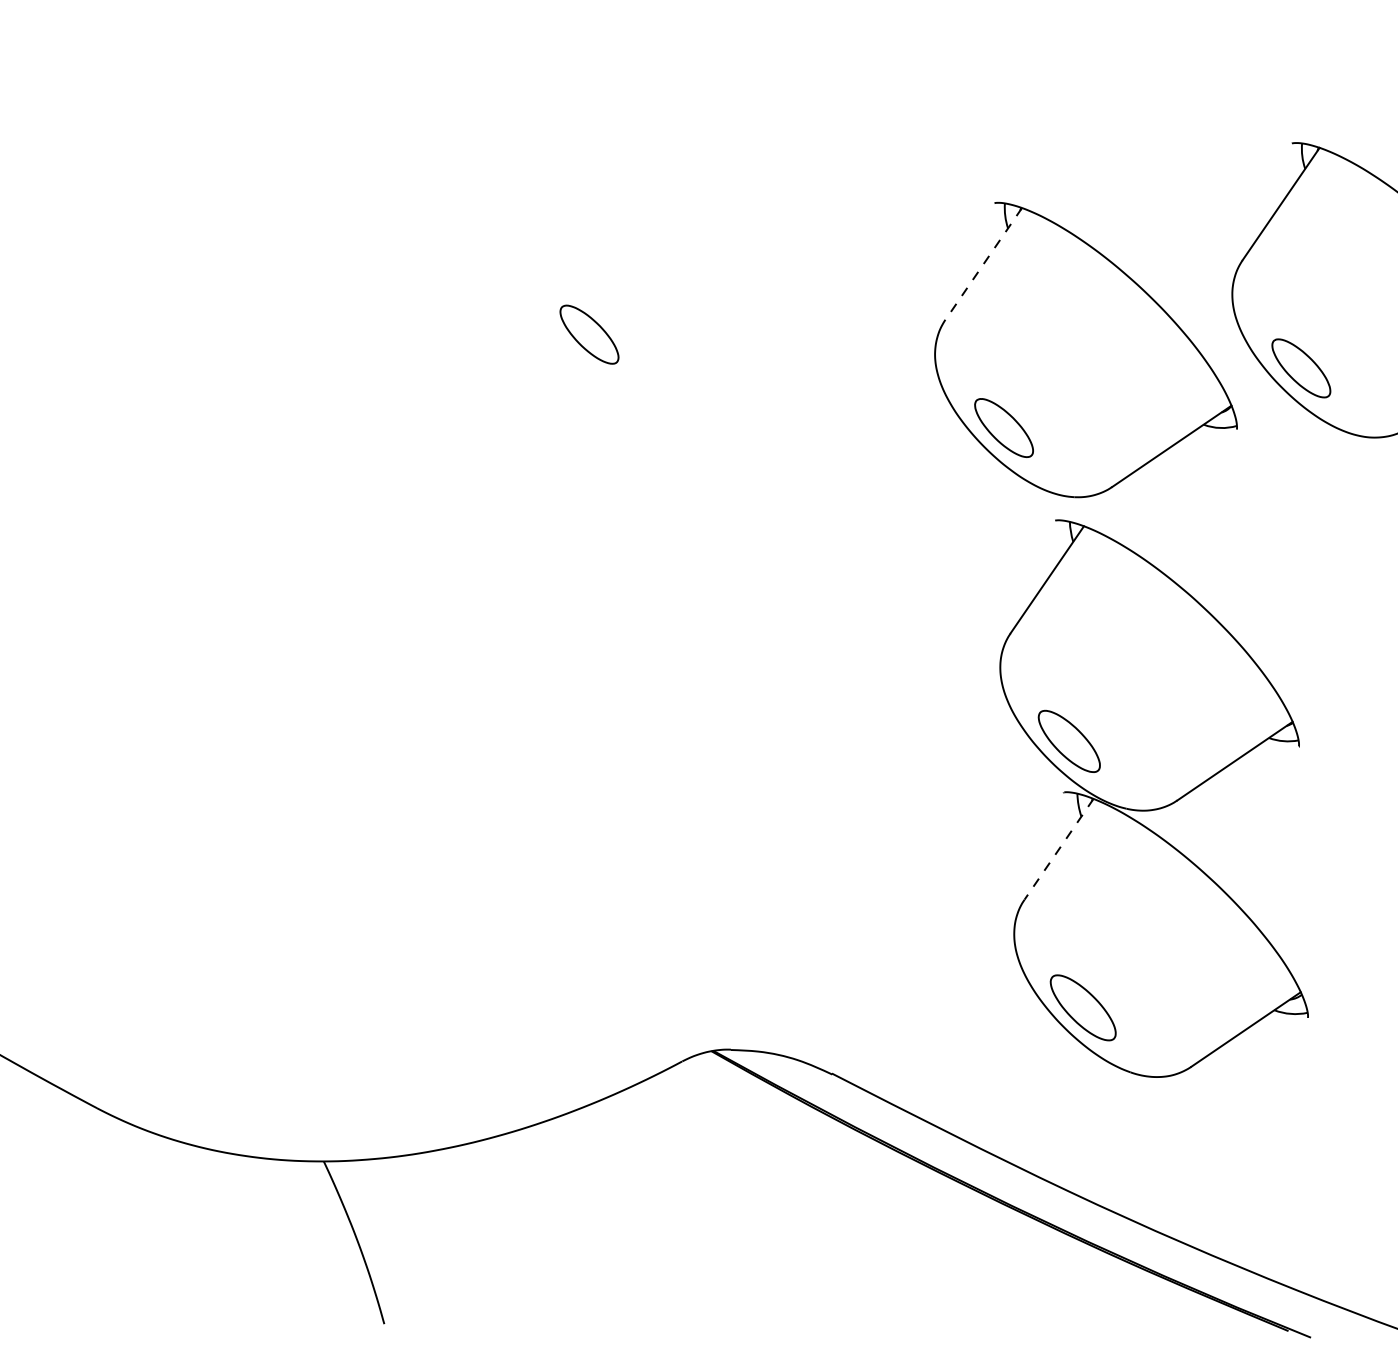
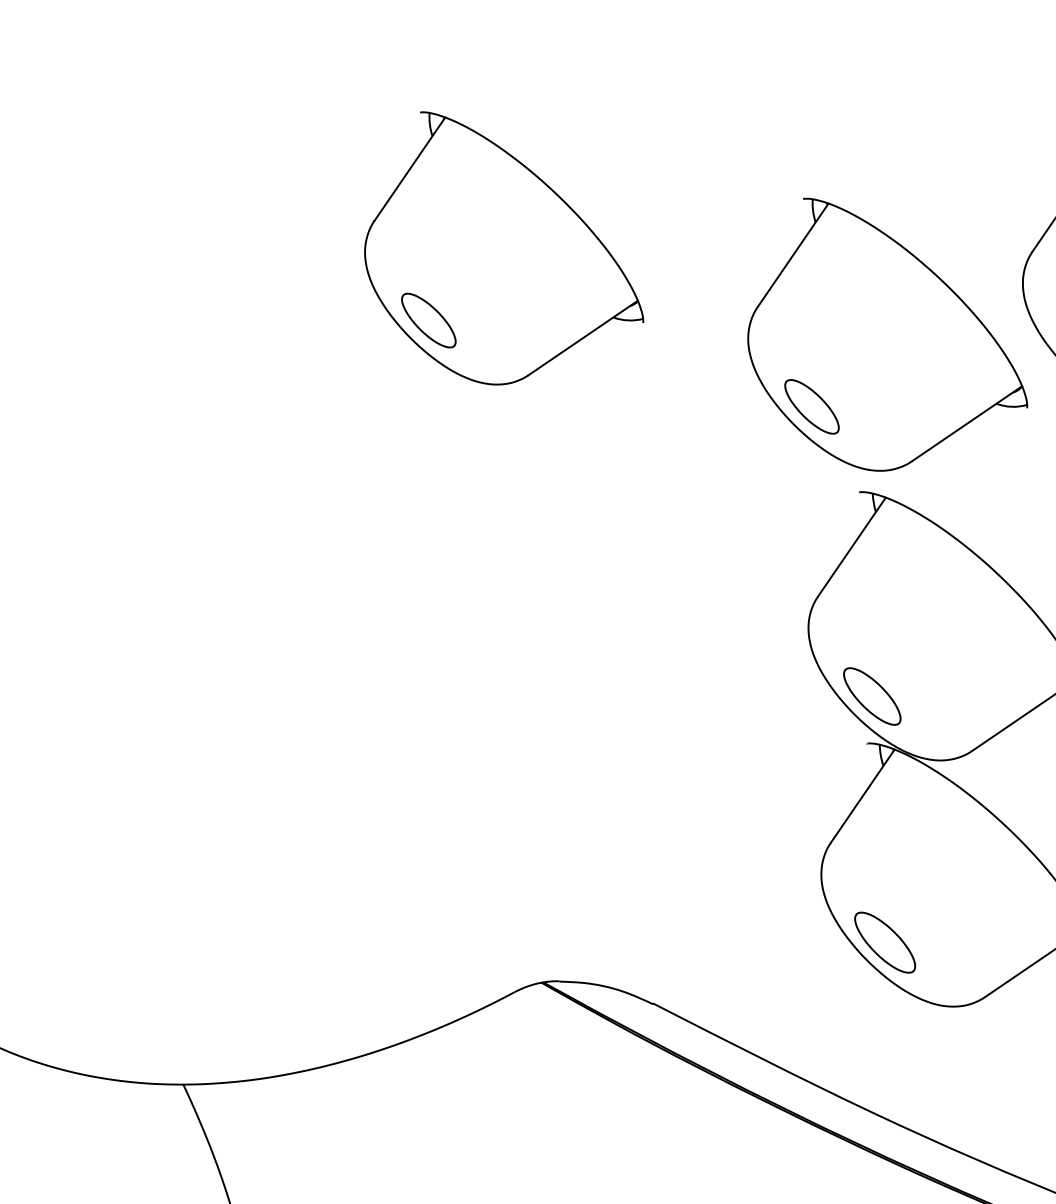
part: (670, 256) -> (503, 248), added
line: (983, 263) -> (792, 254), dashed -> solid
line: (1058, 849) -> (862, 796), dashed -> solid

